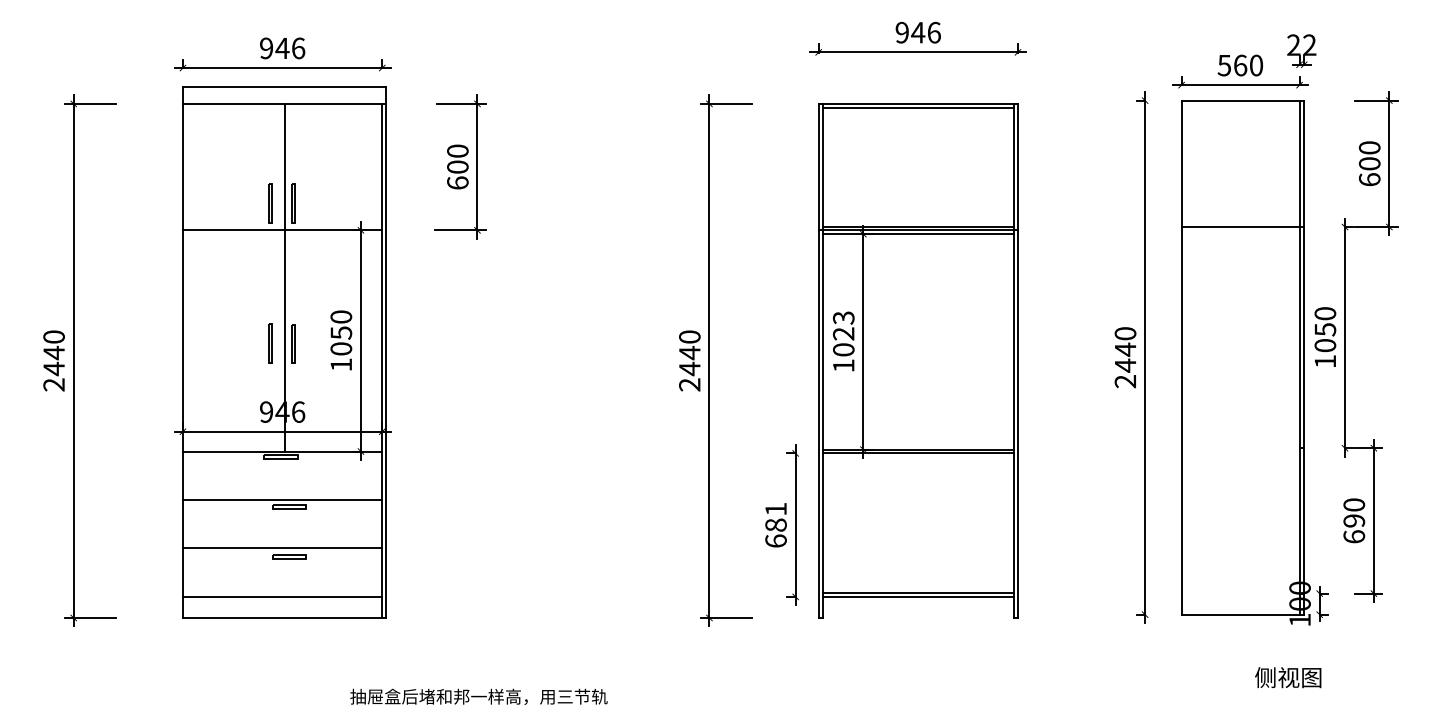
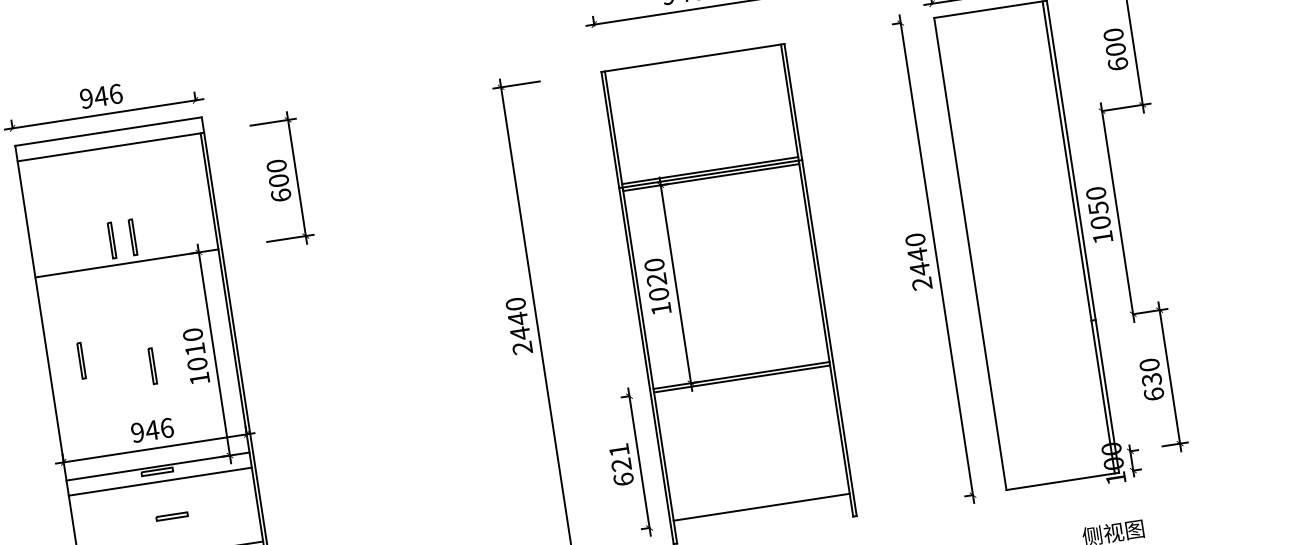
line: (918, 107) -> (693, 61), removed
line: (1242, 227) -> (1008, 125), removed
line: (284, 277) -> (135, 306), removed
text: (843, 317) -> (654, 264), 1023 -> 1020
text: (341, 332) -> (195, 348), 1050 -> 1010
line: (269, 343) -> (80, 360), moved
line: (282, 500) -> (160, 482), moved
text: (1354, 520) -> (1152, 379), 690 -> 630
text: (775, 524) -> (620, 464), 681 -> 621
line: (918, 596) -> (762, 510), removed

